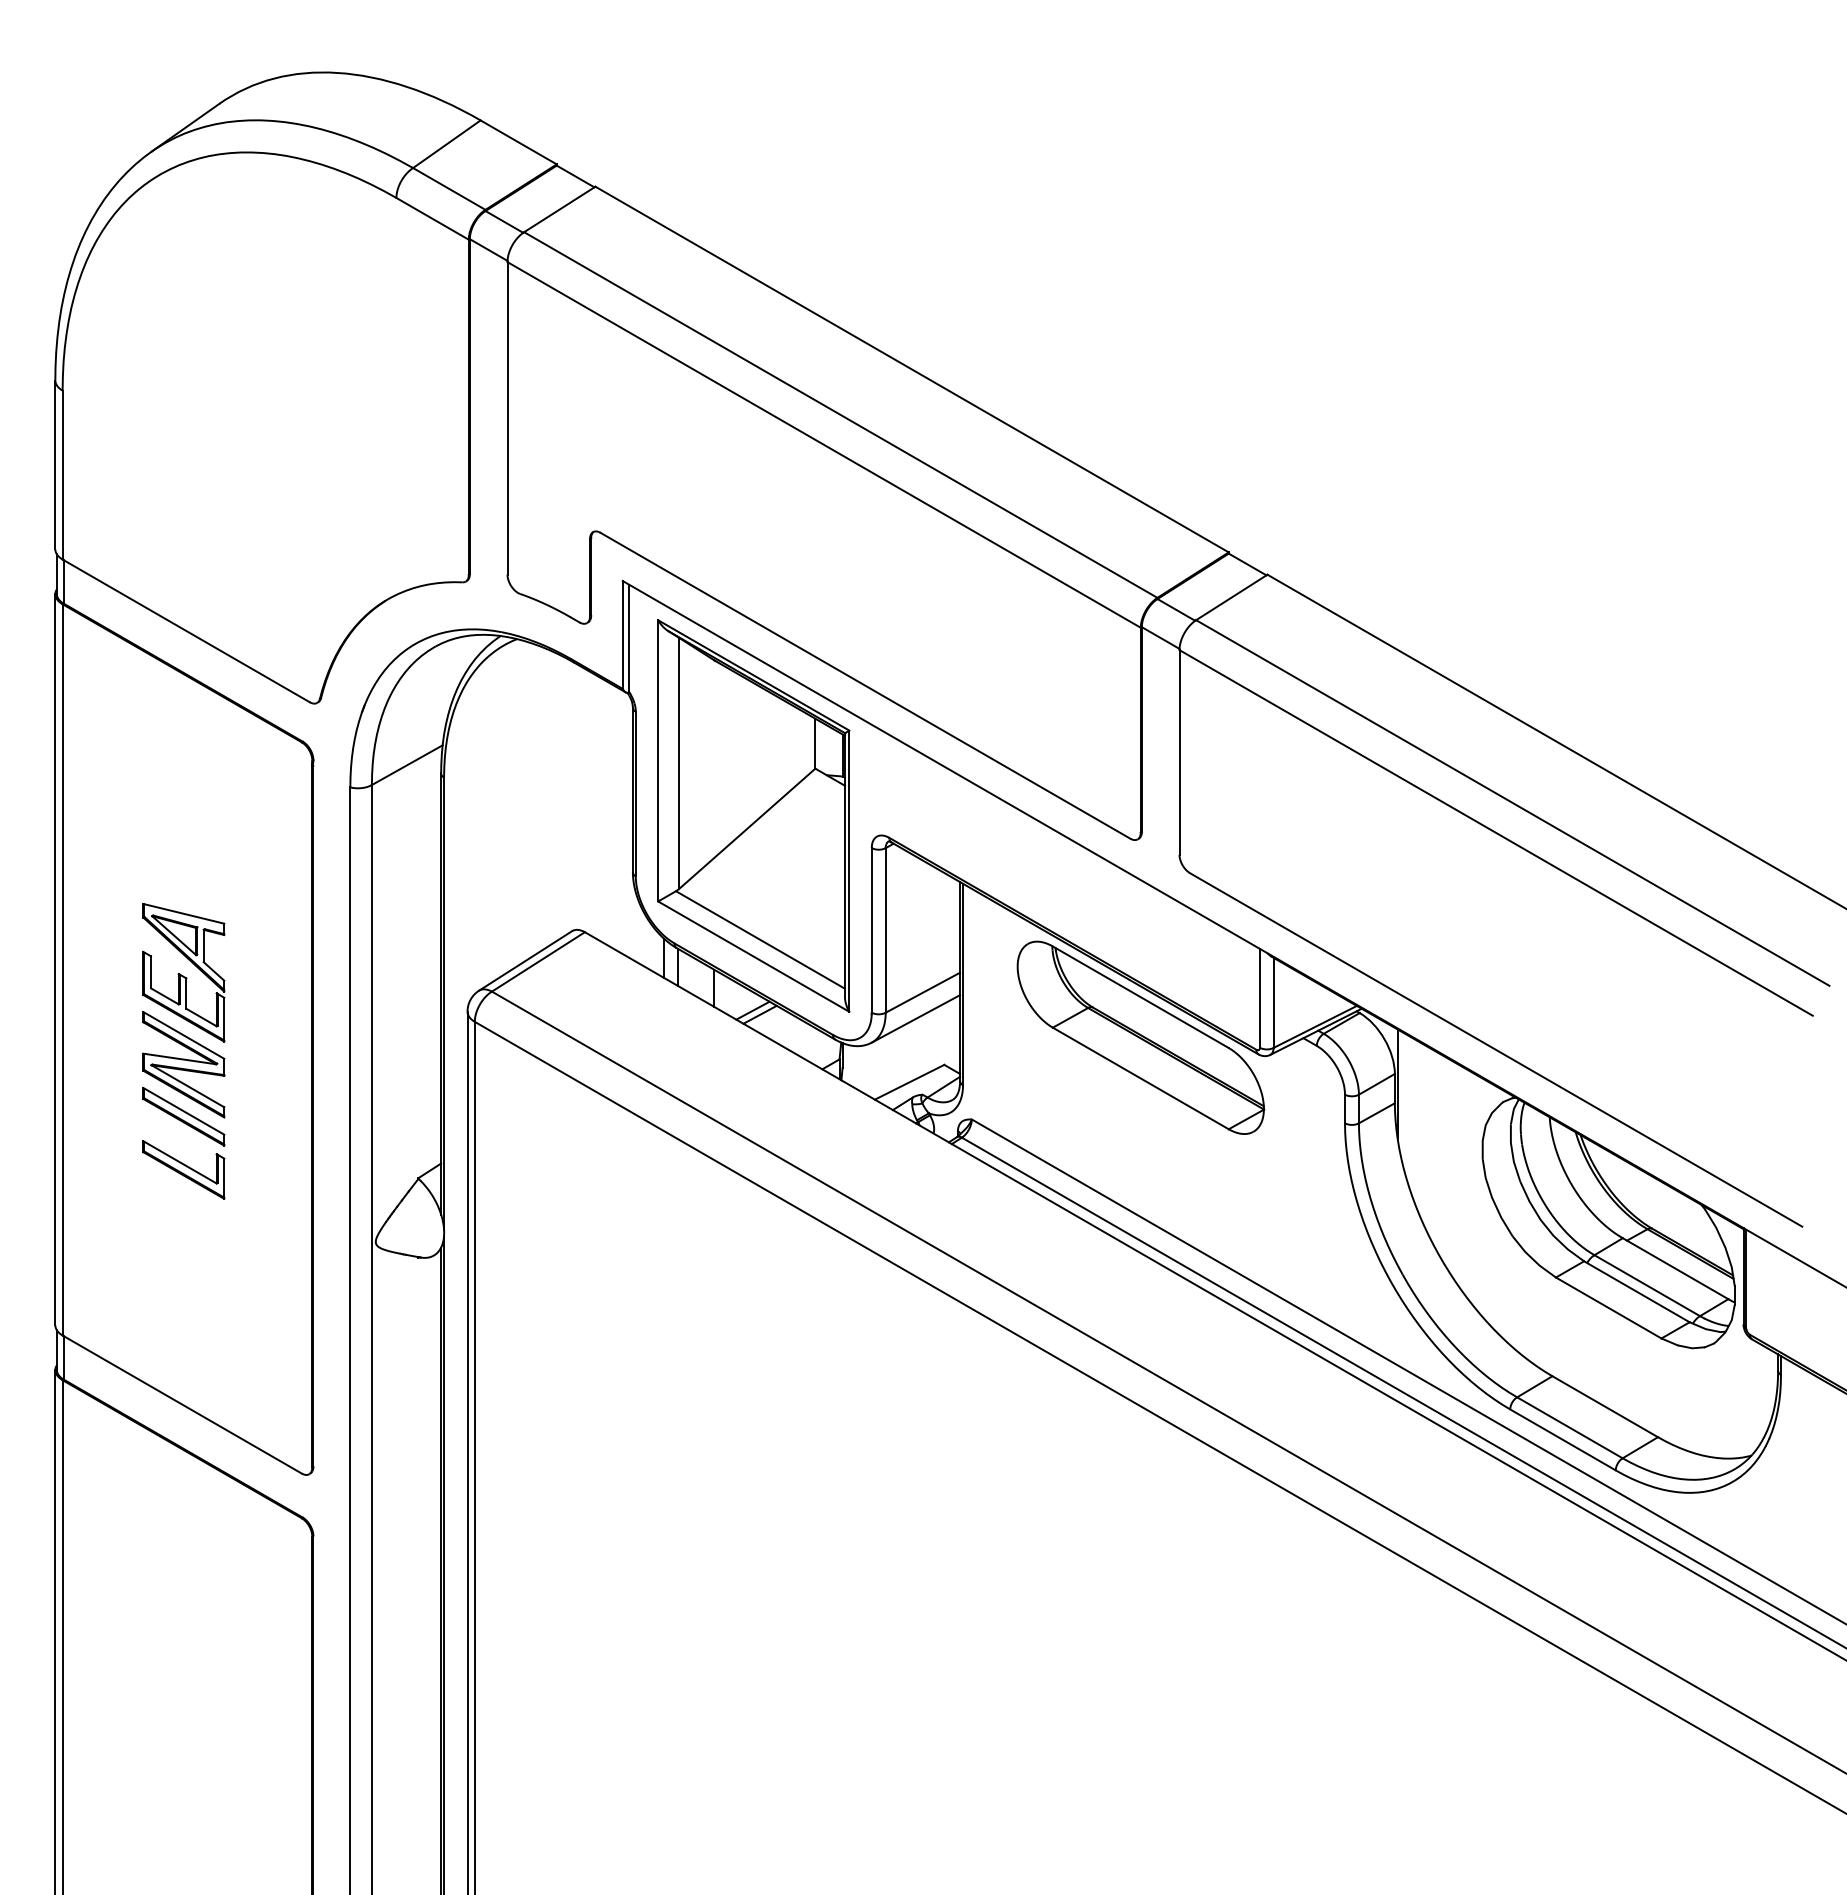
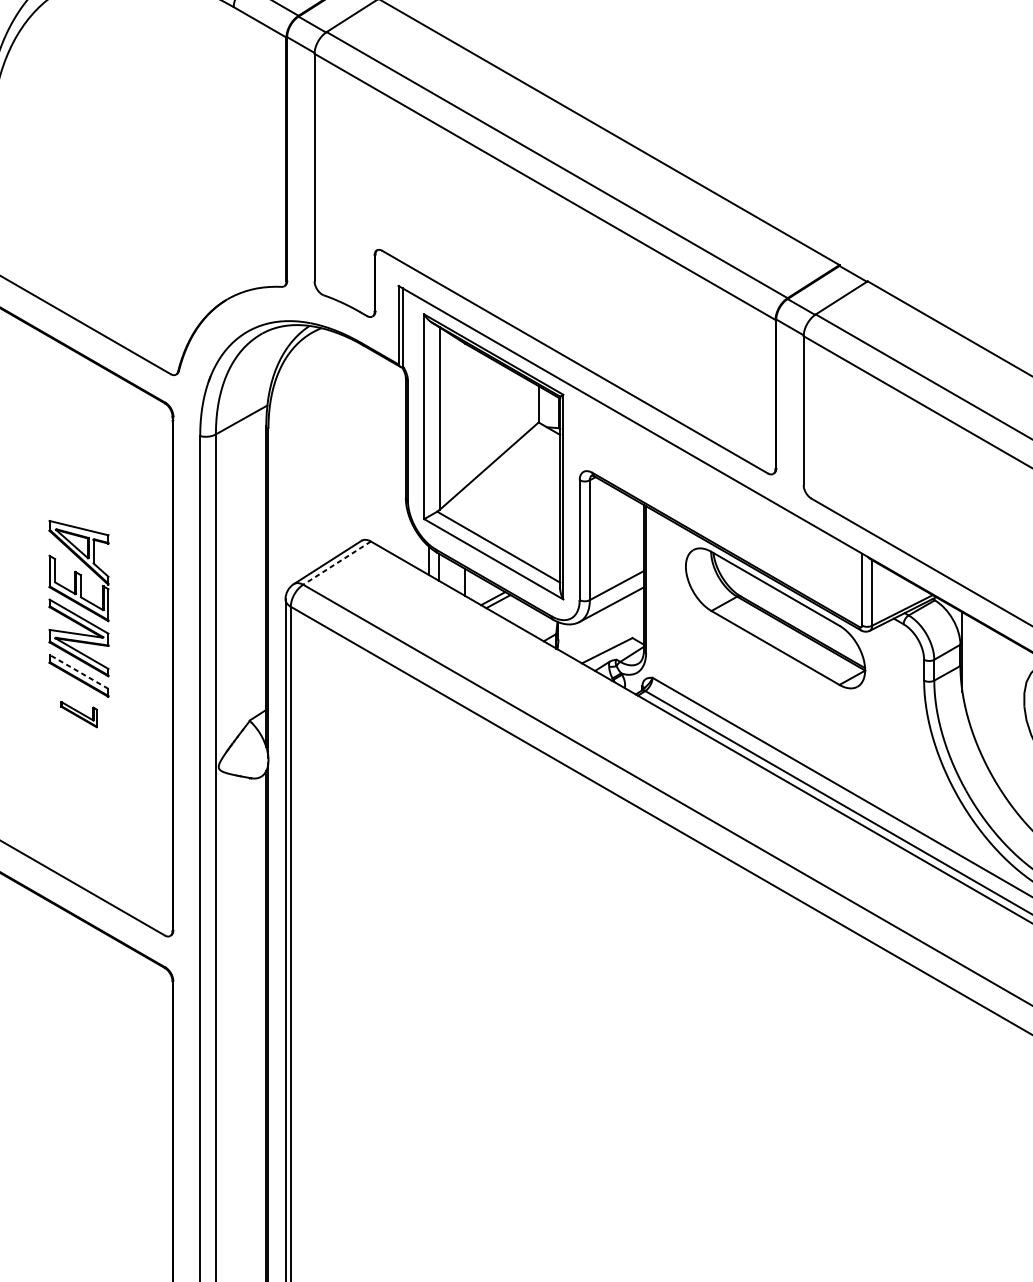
line: (538, 962) -> (337, 563), solid -> dashed
line: (183, 1111) -> (78, 672), solid -> dashed
part: (183, 1169) -> (78, 714), size x0.6

